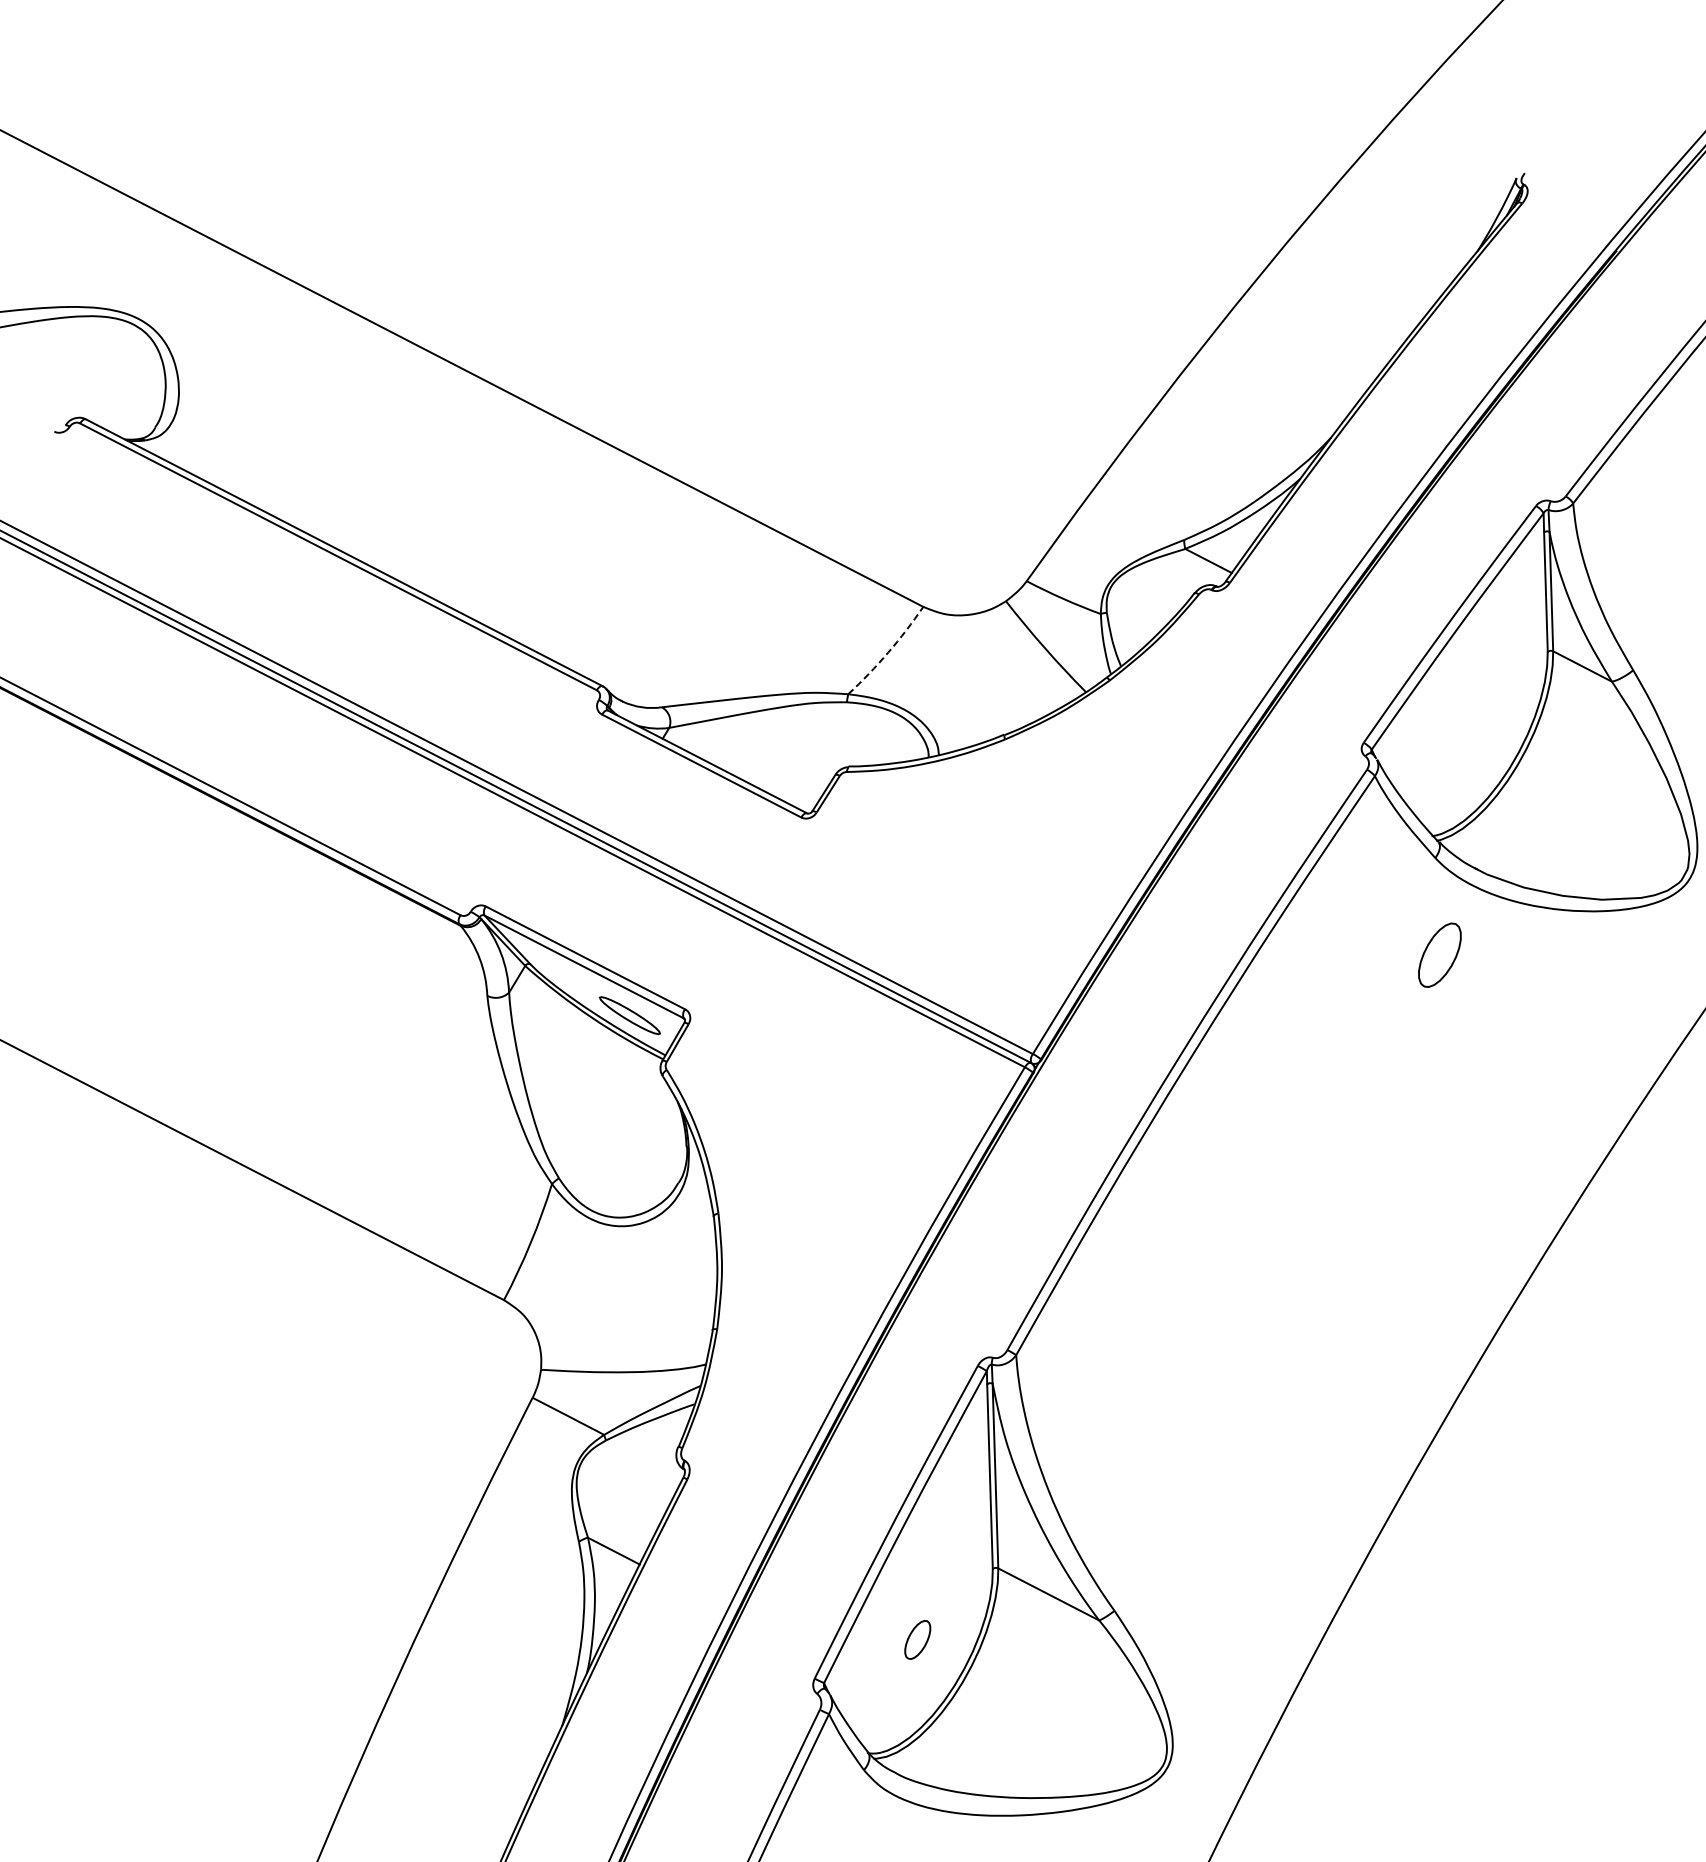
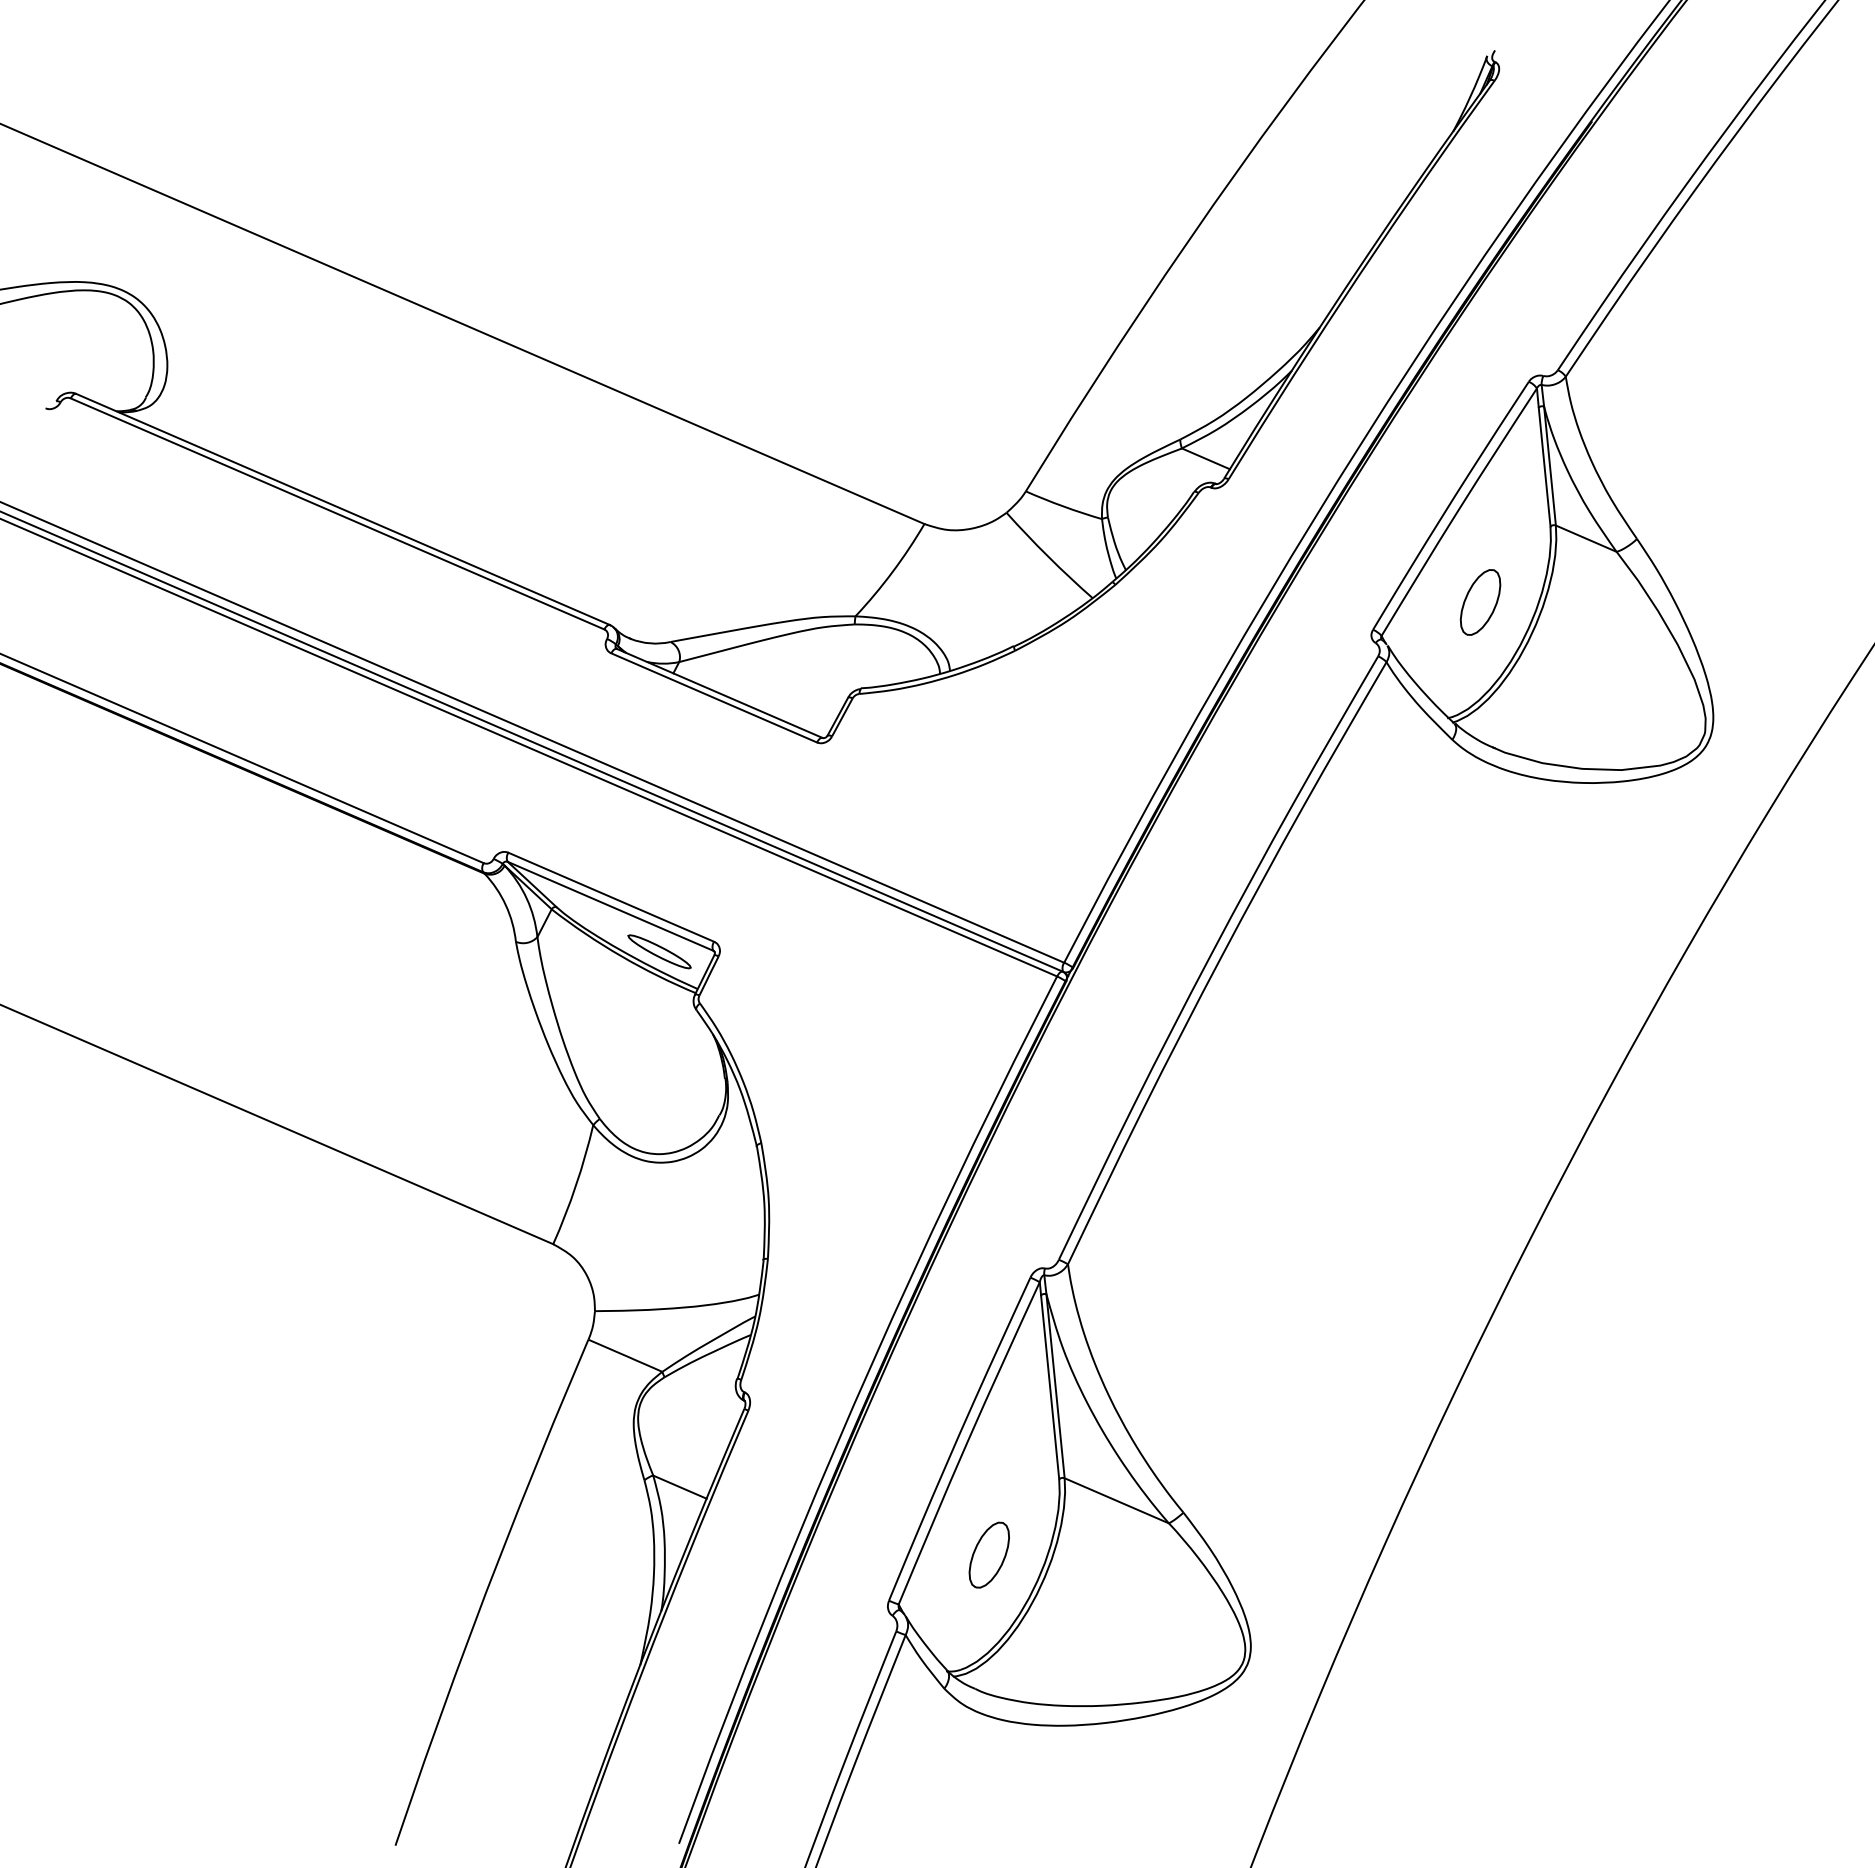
arc: (888, 653) -> (892, 572), dashed -> solid
part: (1439, 955) -> (1480, 602), moved
part: (917, 1639) -> (988, 1554), size x1.67

